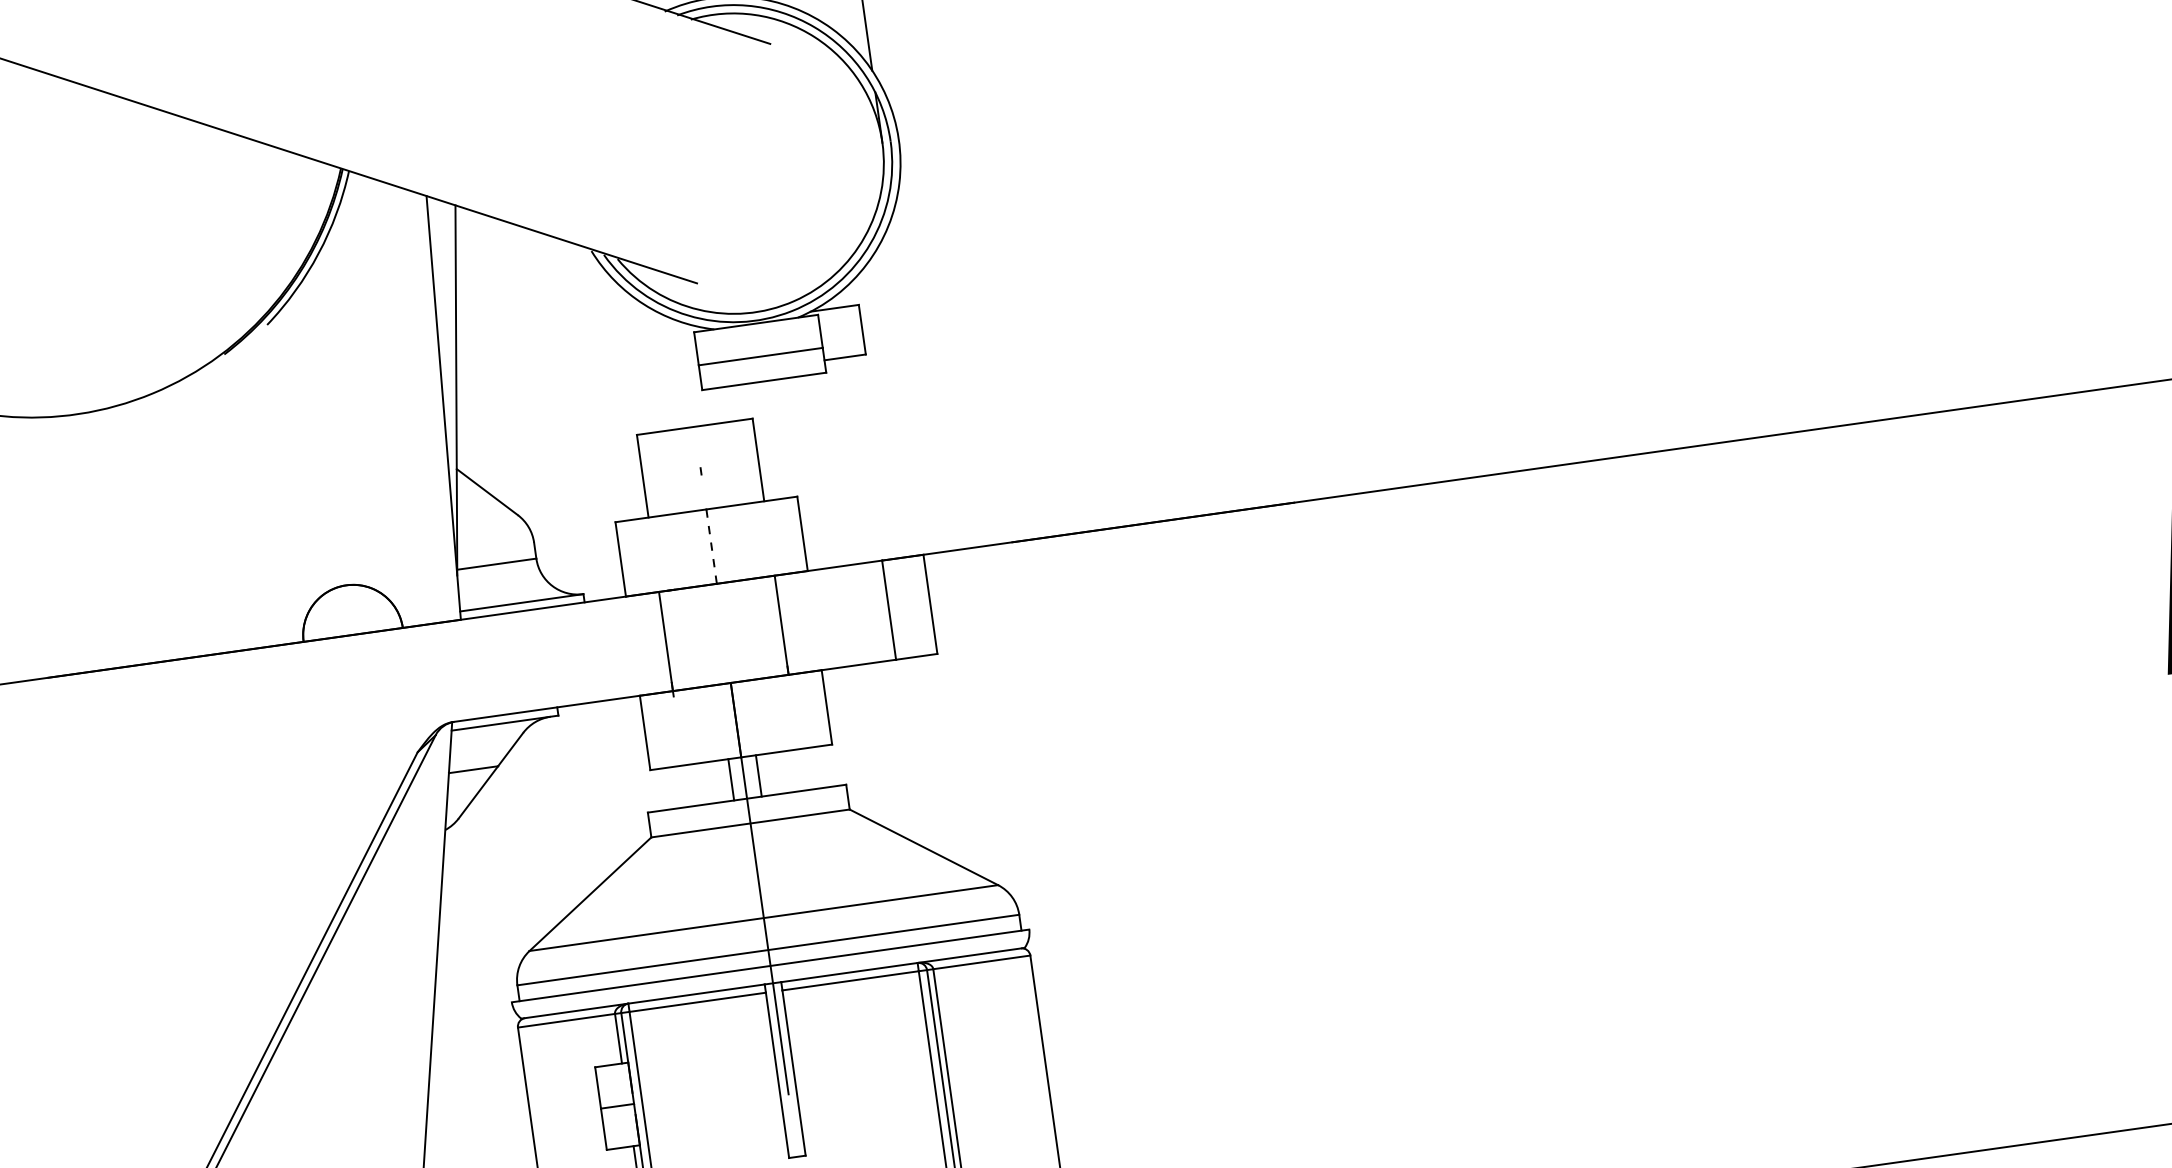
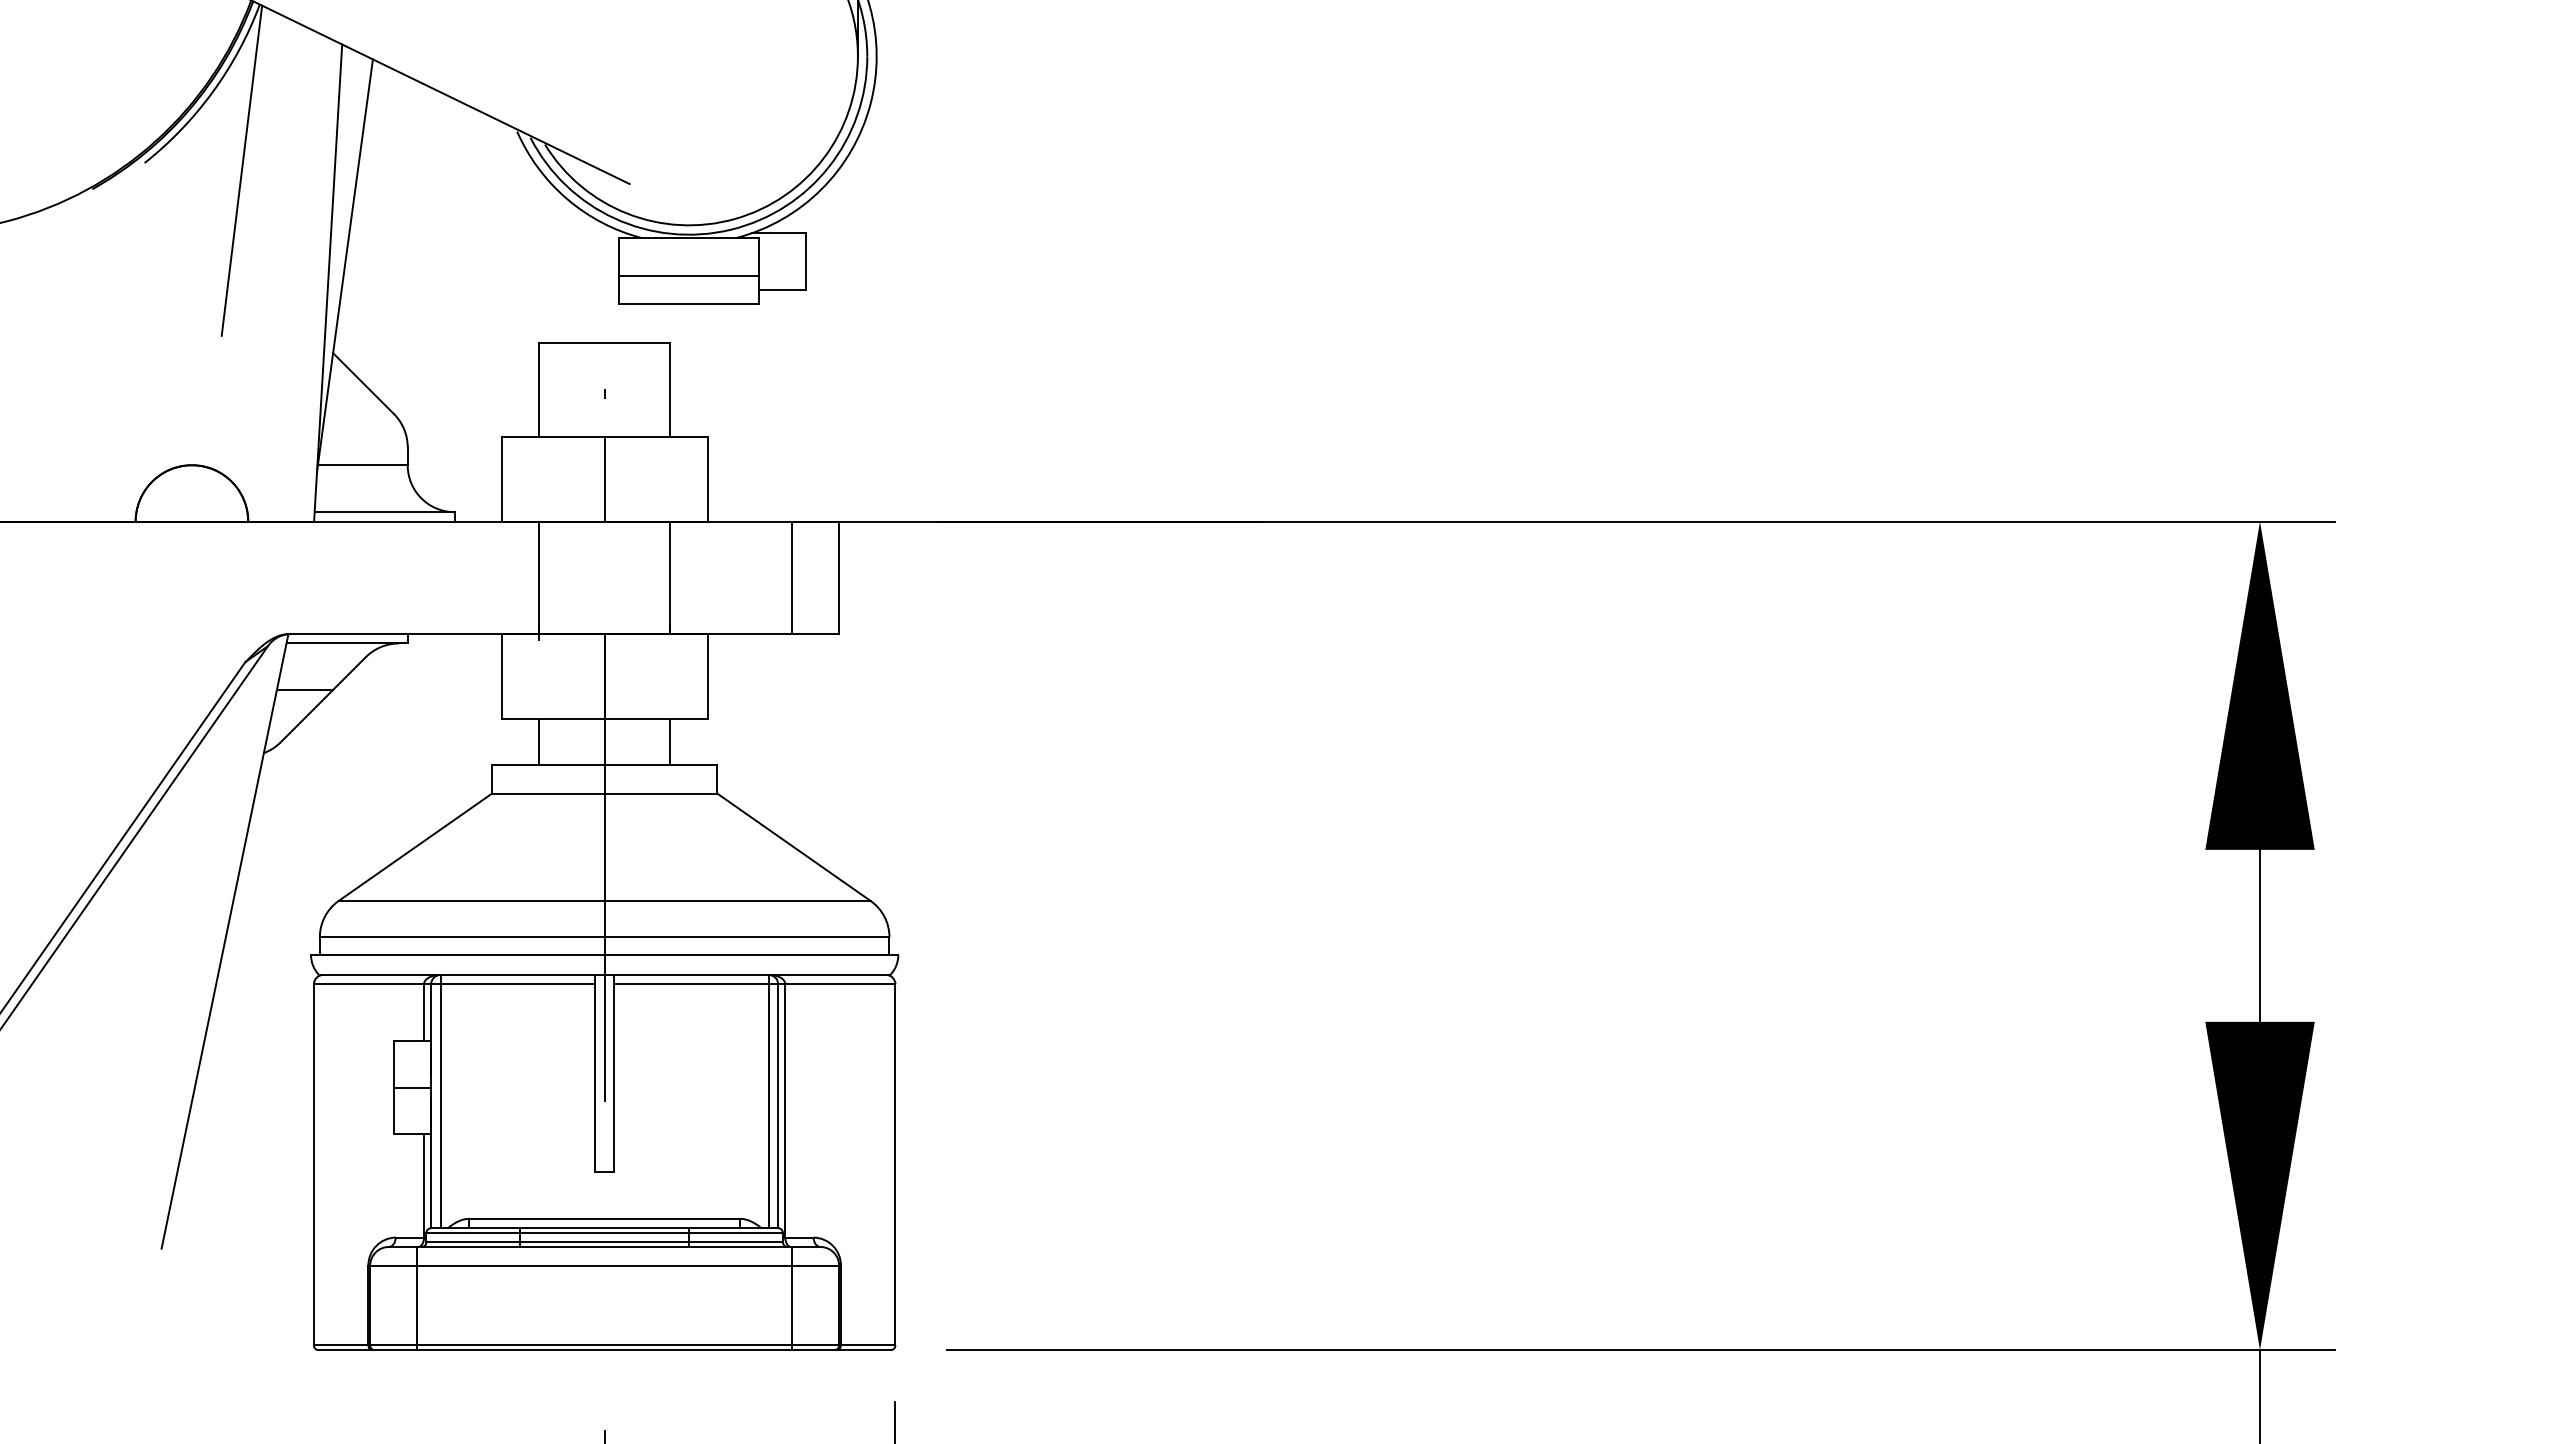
line: (353, 319) -> (241, 170), added
line: (711, 545) -> (604, 478), dashed -> solid
line: (758, 775) -> (670, 741), moved
line: (731, 779) -> (539, 741), moved

